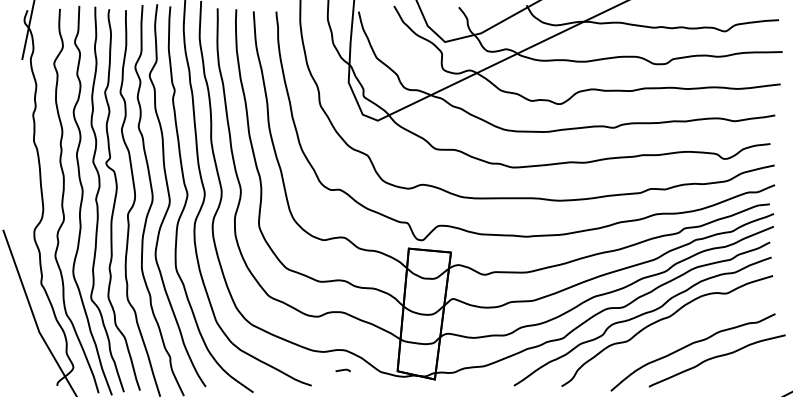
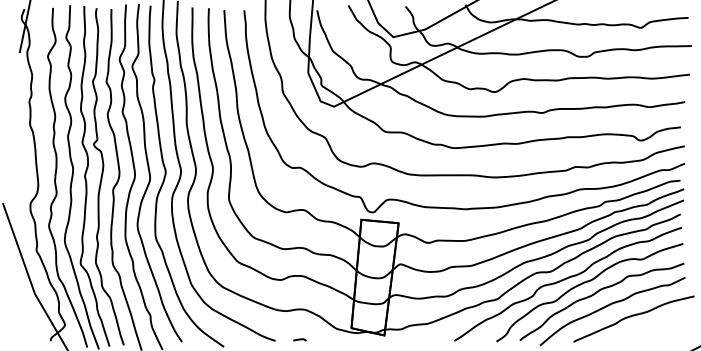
curve: (674, 332) -> (596, 293), added
curve: (342, 370) -> (299, 339), moved

